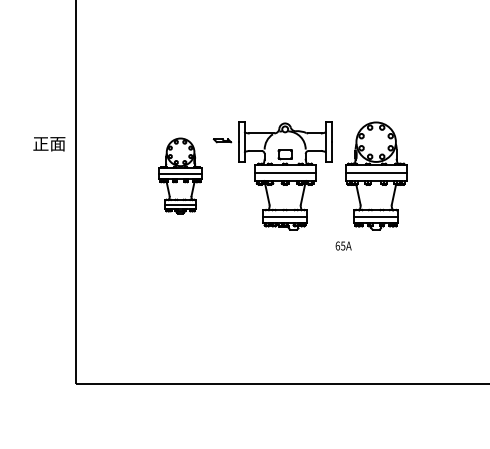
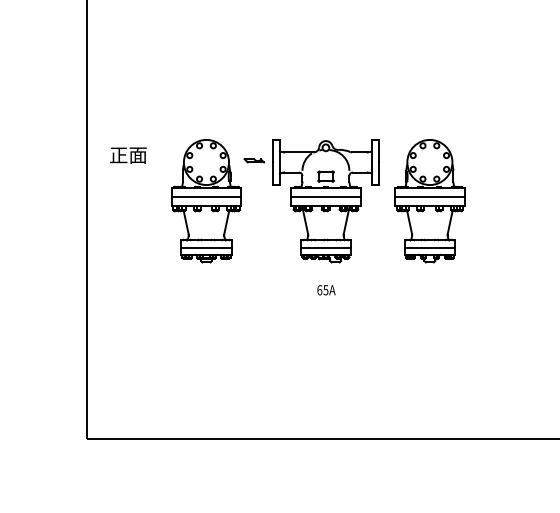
text: (49, 144) -> (128, 155), moved
part: (180, 175) -> (206, 200), size x1.43
text: (343, 245) -> (326, 289), moved

